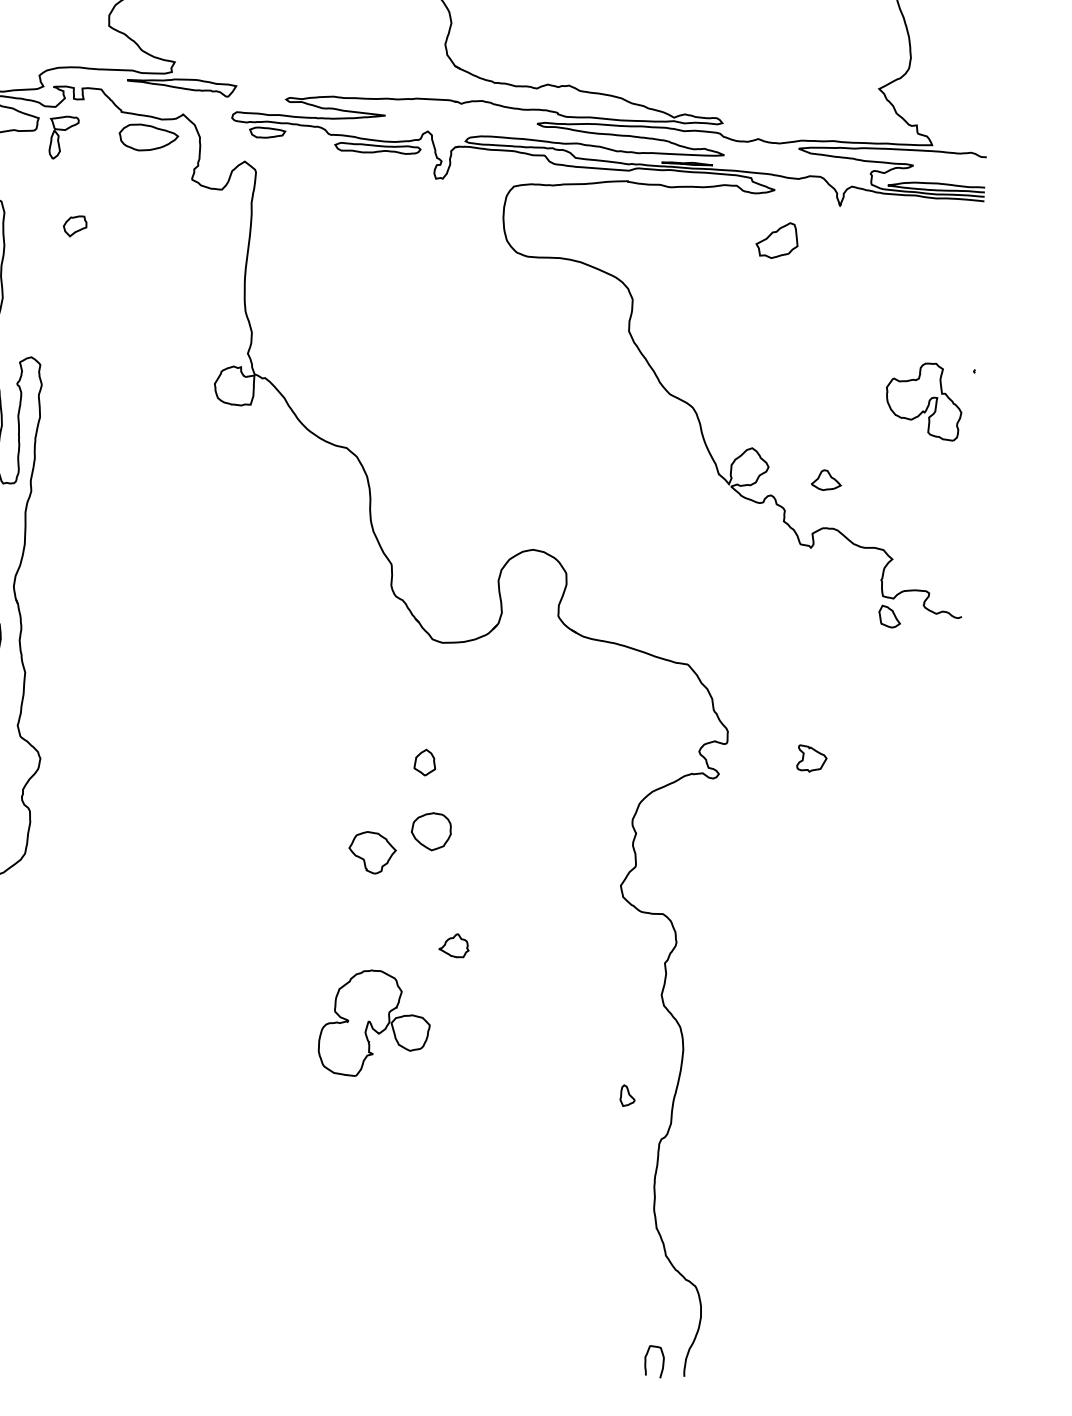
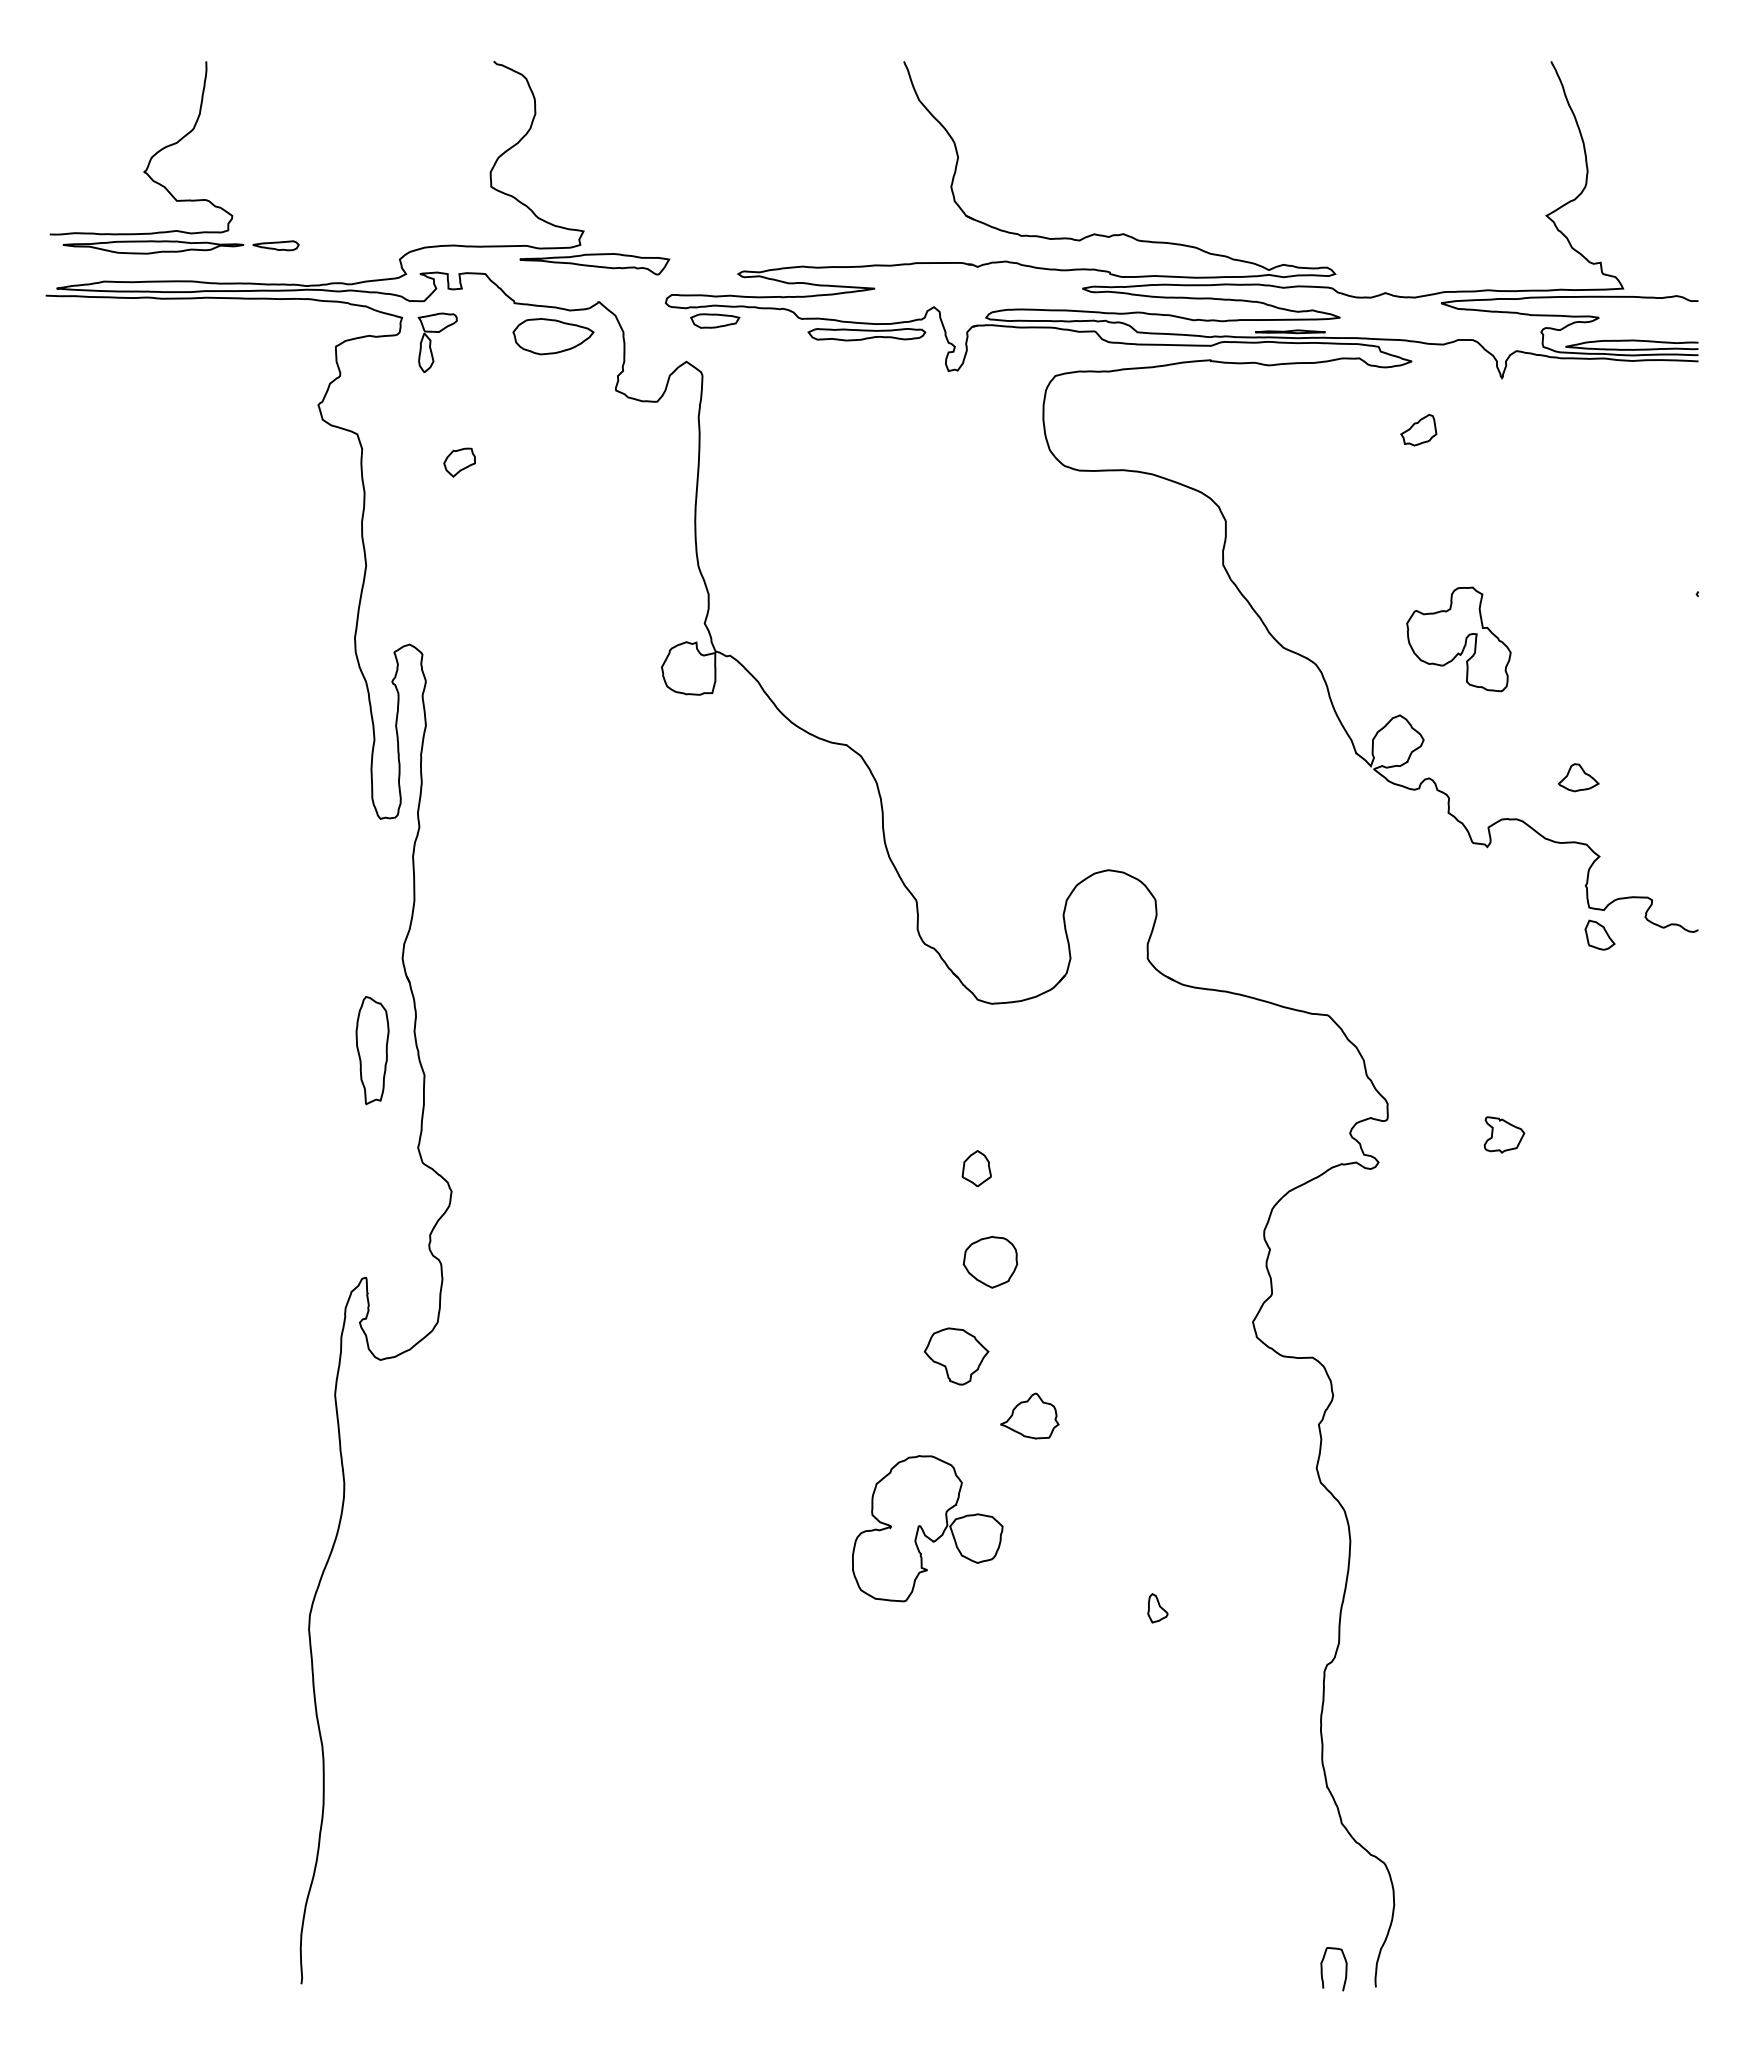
part: (777, 240) -> (1418, 430), size x0.62
part: (923, 401) -> (1458, 639), moved
part: (826, 480) -> (1578, 777), moved
part: (372, 852) -> (956, 1356), moved
part: (453, 945) -> (1029, 1415), size x1.43
part: (627, 1096) -> (1157, 1608), moved

